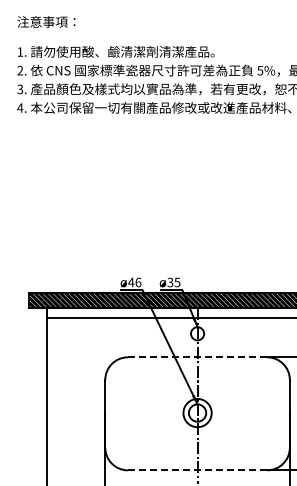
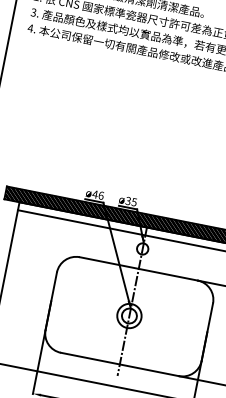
line: (197, 357) -> (138, 269), dashed -> solid
line: (197, 470) -> (119, 364), dashed -> solid

